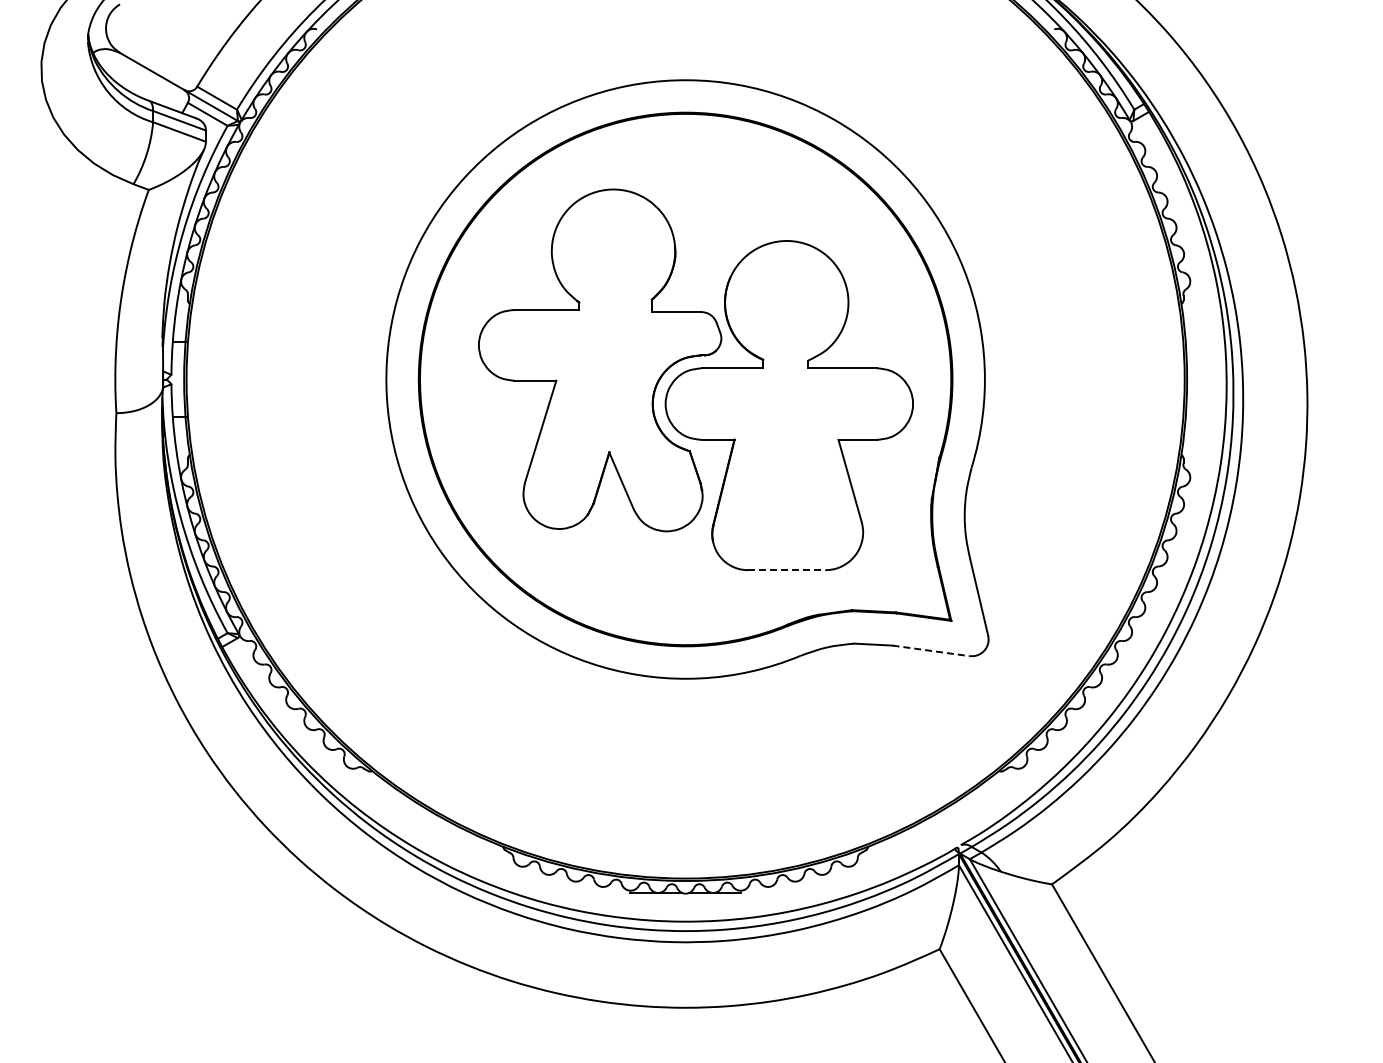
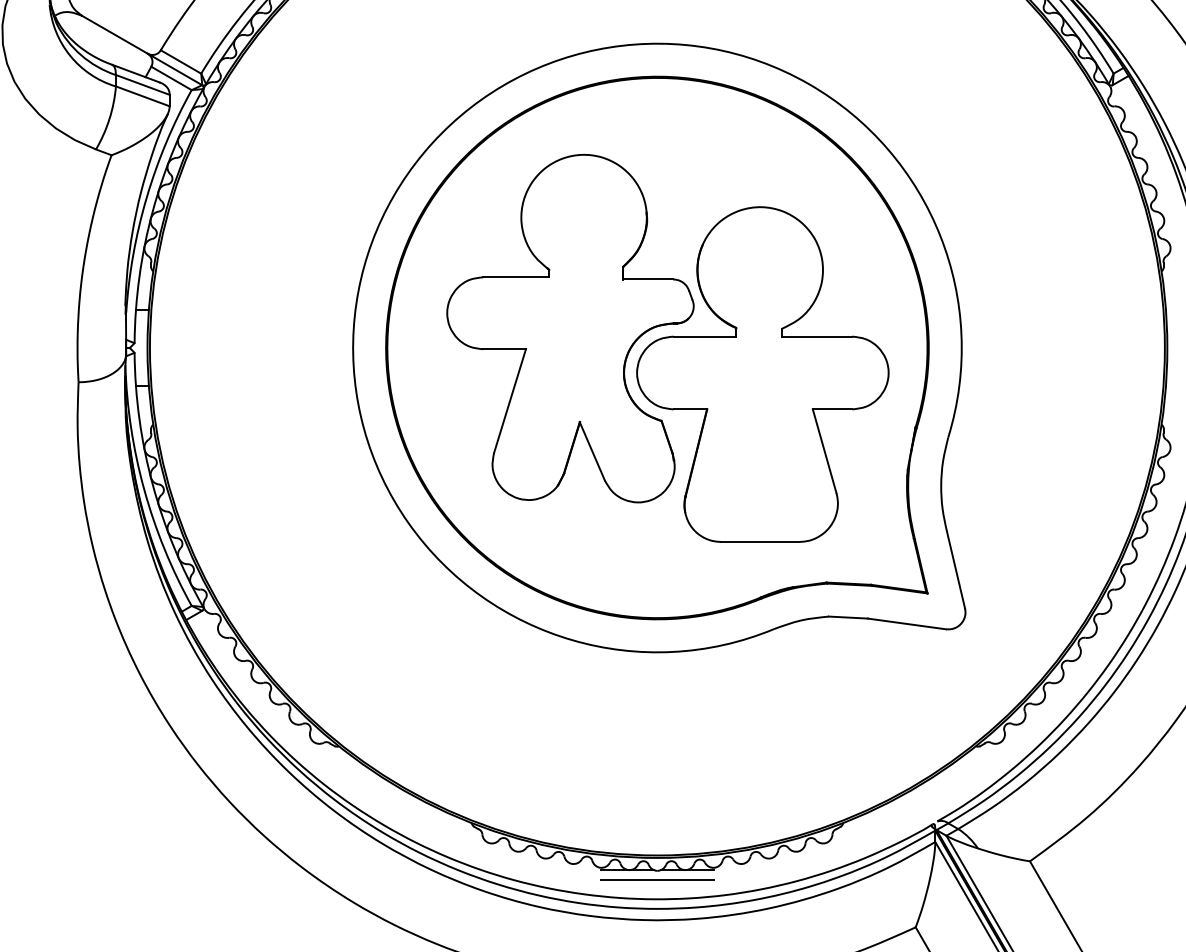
line: (786, 570) -> (759, 542), dashed -> solid
line: (931, 650) -> (907, 623), dashed -> solid
line: (685, 902) -> (657, 879), added

